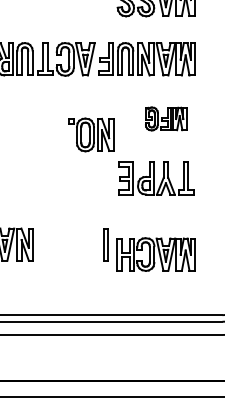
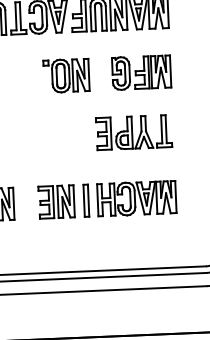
part: (165, 118) -> (140, 72), size x1.43
part: (91, 134) -> (66, 75), moved
part: (75, 244) -> (56, 201), added
part: (155, 254) -> (136, 198), moved

